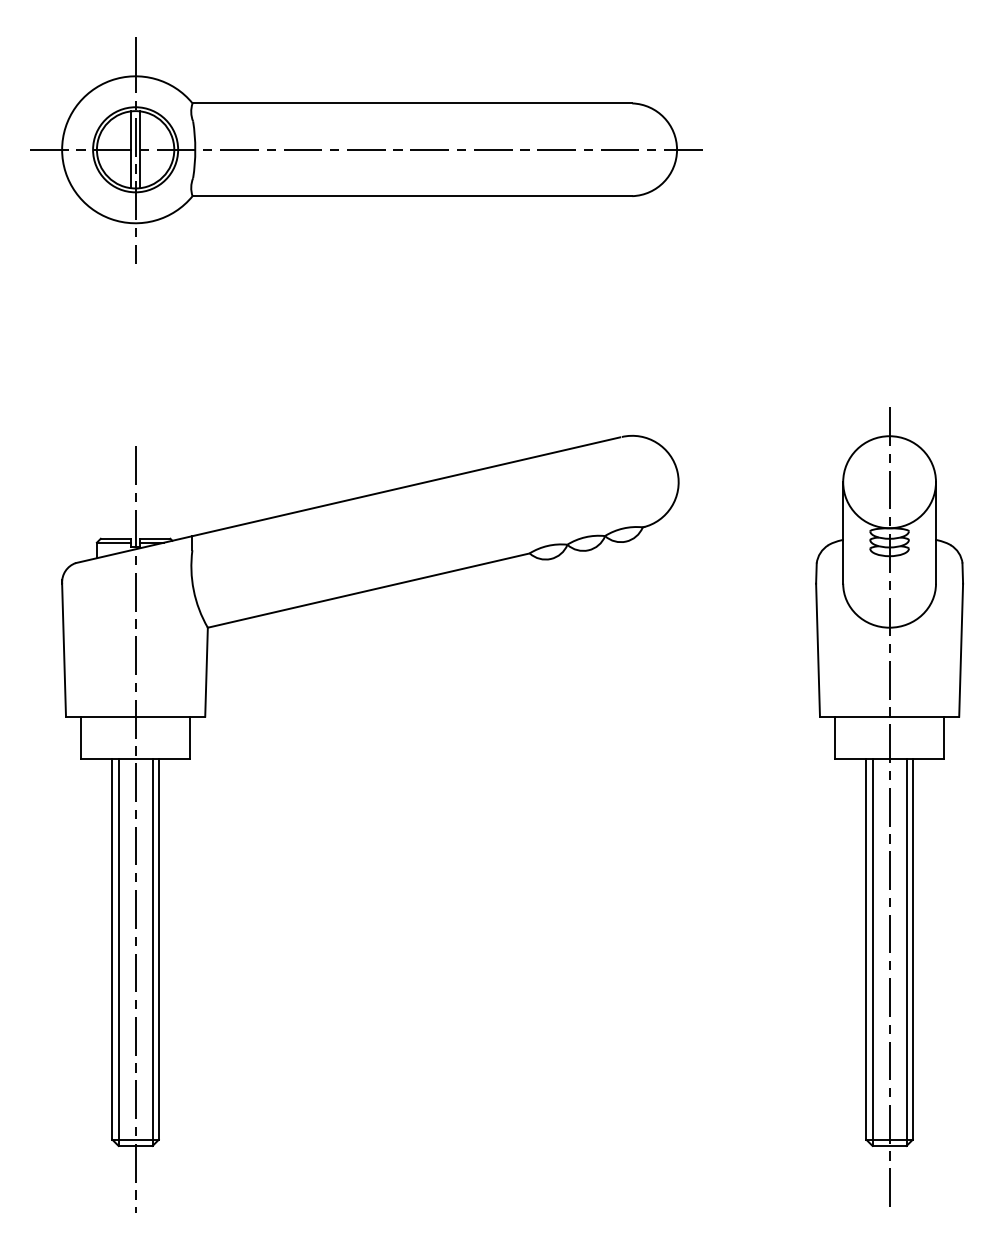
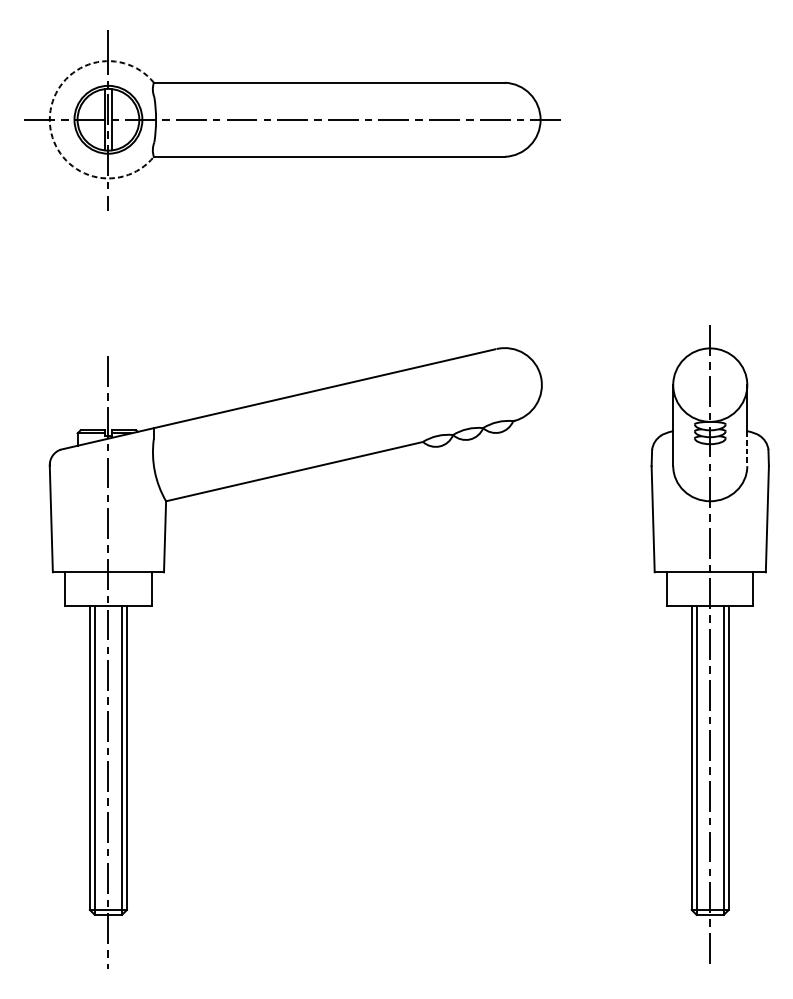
arc: (62, 149) -> (50, 119), solid -> dashed
line: (936, 561) -> (747, 448), solid -> dashed

